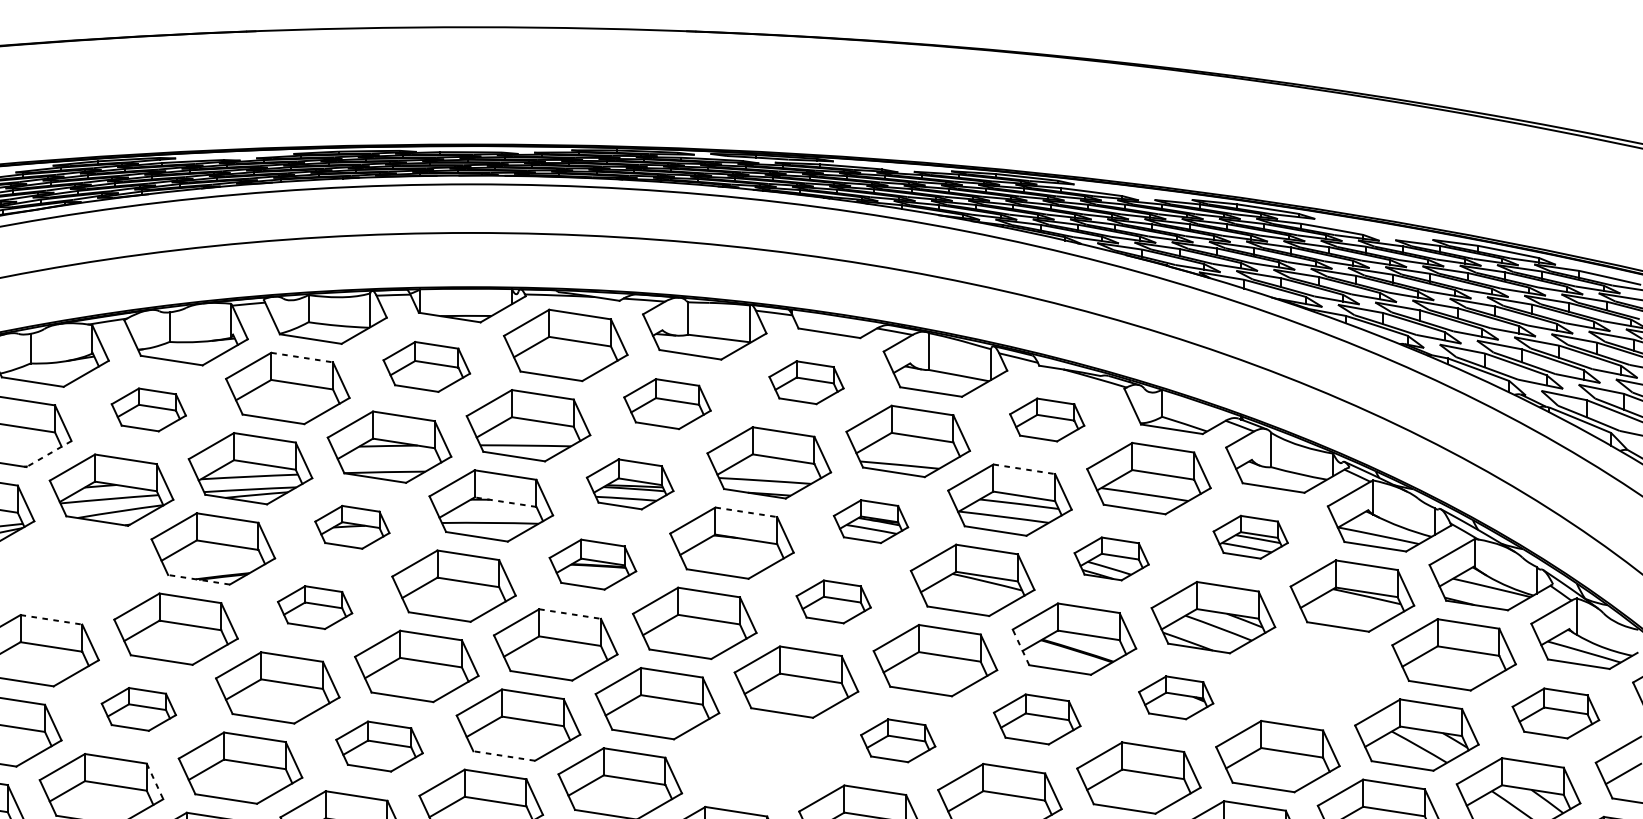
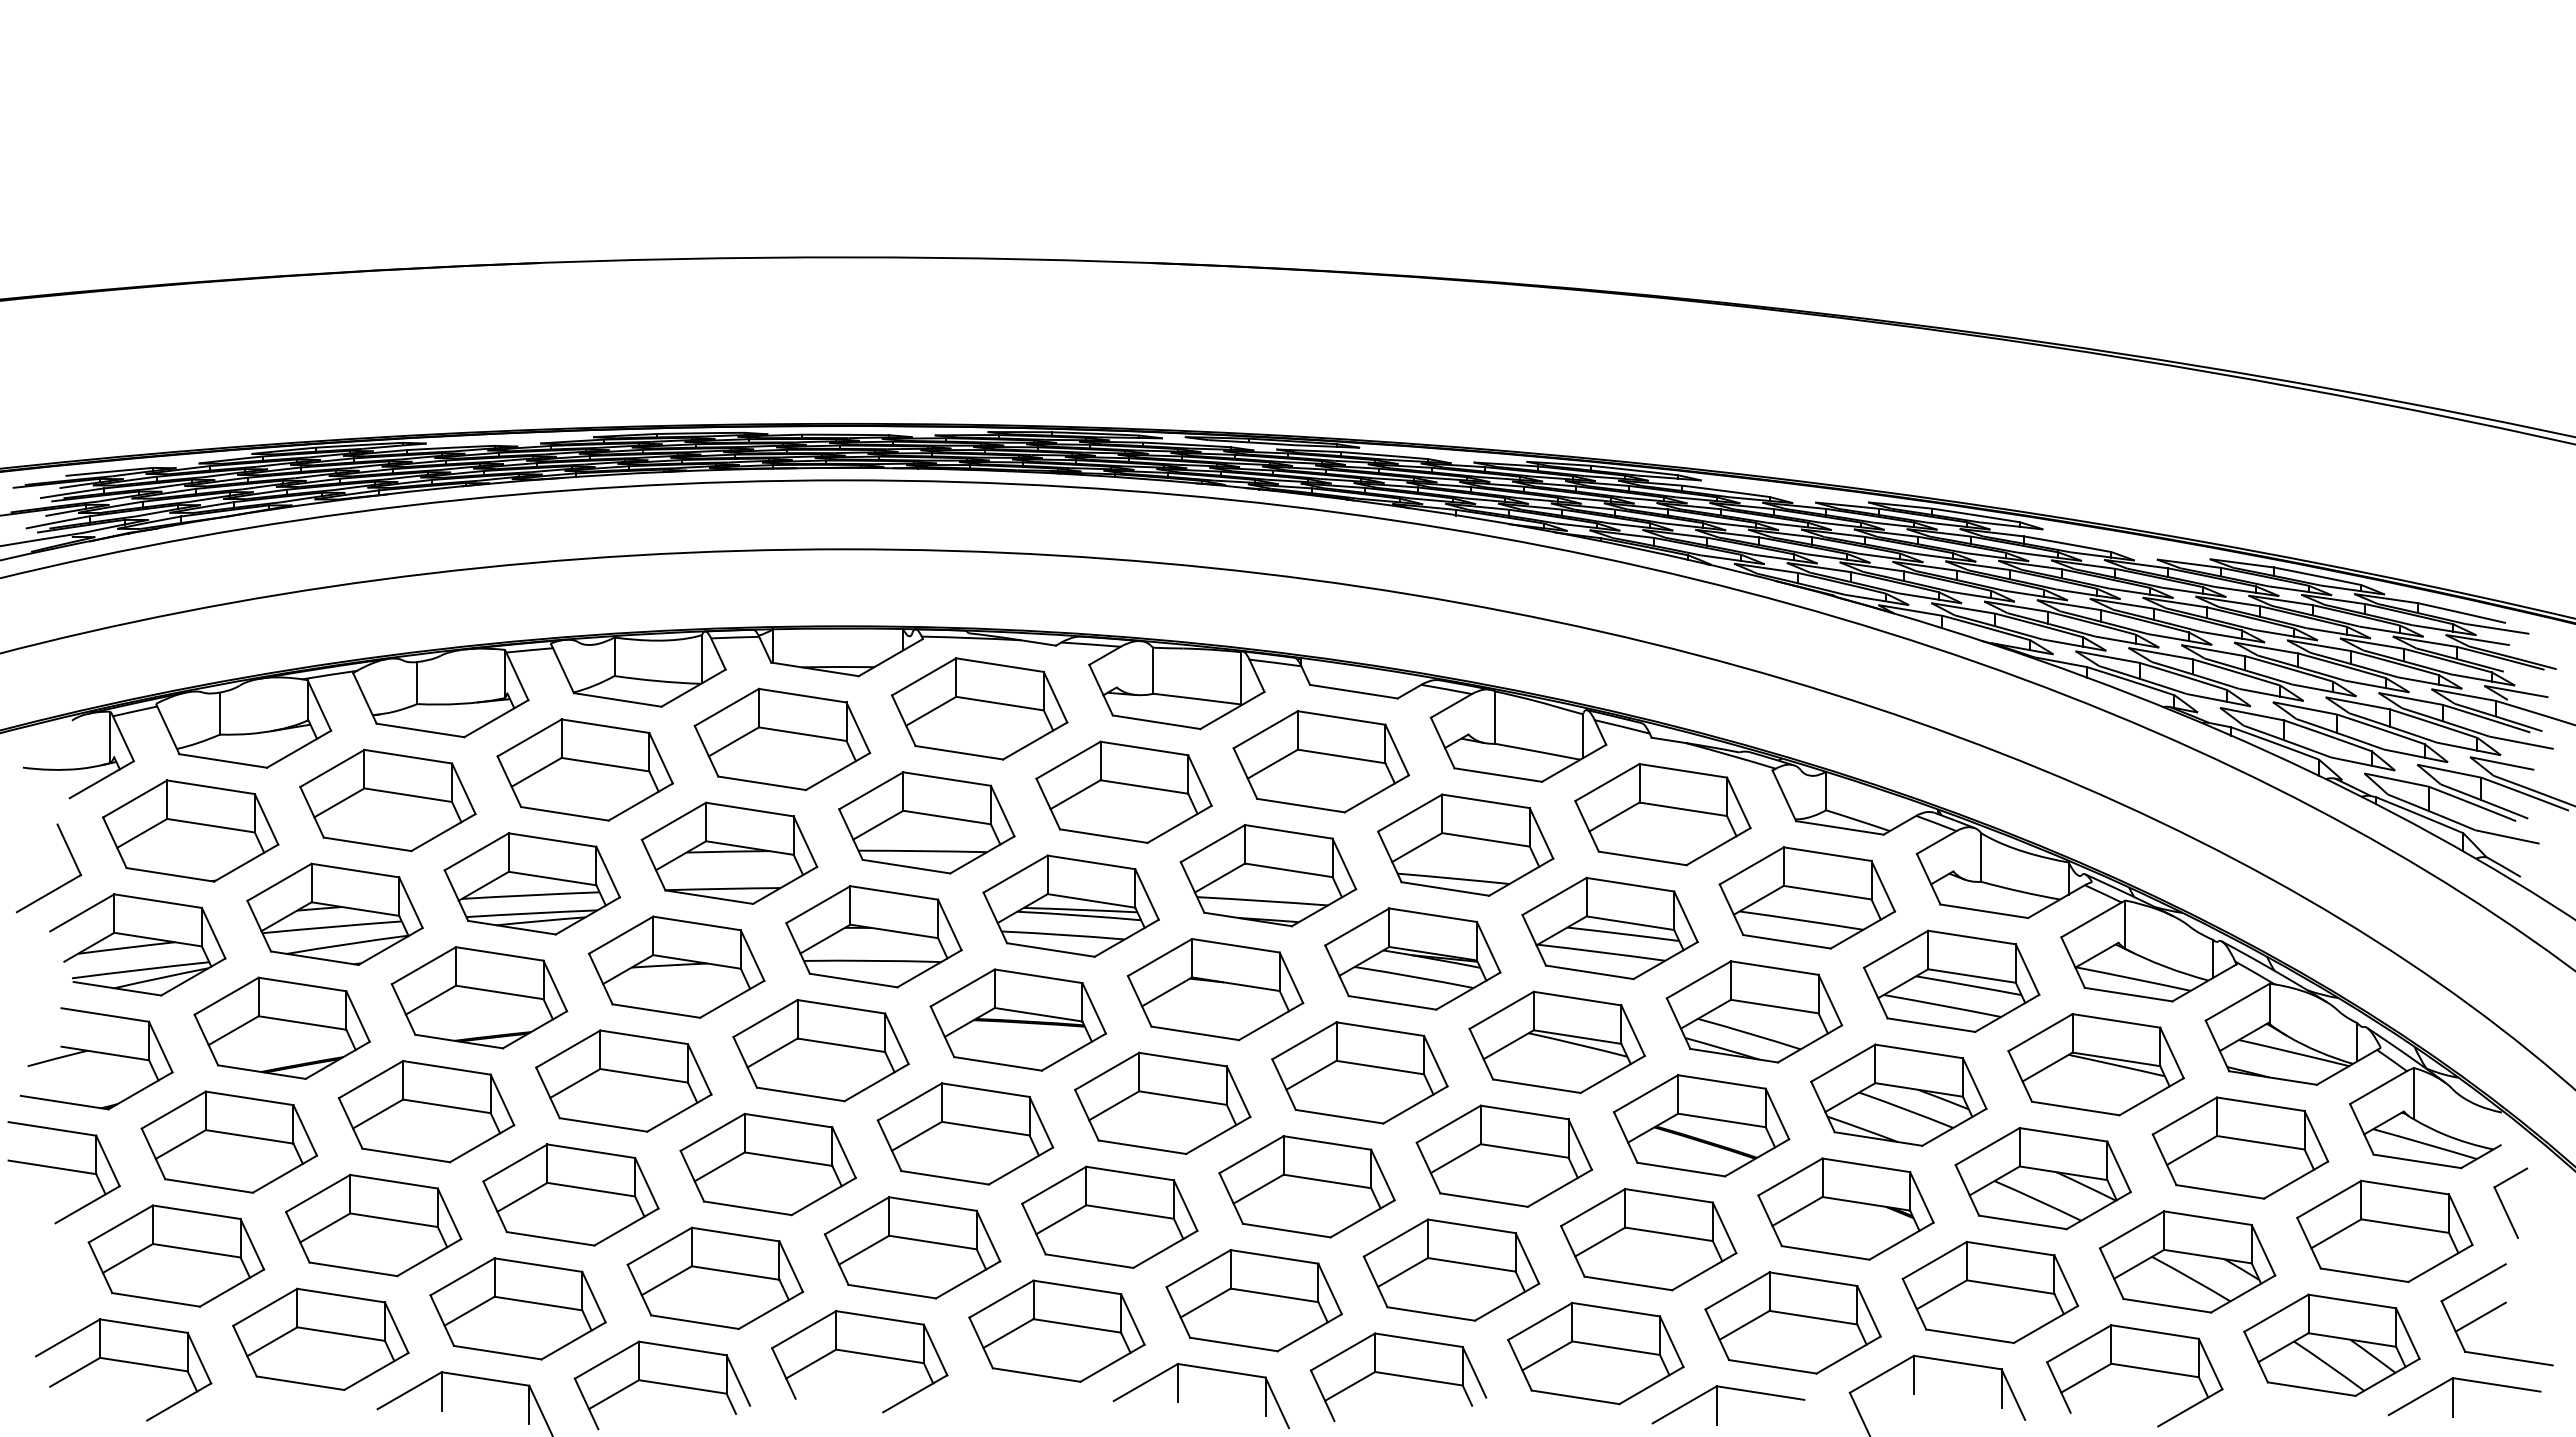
line: (302, 357) -> (606, 726), dashed -> solid
part: (426, 366) -> (782, 739), size x1.43
part: (806, 382) -> (1321, 761), size x1.67
part: (667, 403) -> (1123, 791), size x1.43
part: (148, 409) -> (387, 800), size x1.67
part: (1046, 419) -> (1662, 814), size x1.67
line: (49, 454) -> (246, 863), dashed -> solid
line: (1024, 469) -> (1630, 884), dashed -> solid
part: (629, 483) -> (1070, 905), size x1.43
line: (505, 502) -> (893, 931), dashed -> solid
line: (746, 512) -> (1236, 945), dashed -> solid
part: (870, 521) -> (1412, 958), size x1.67
part: (352, 526) -> (676, 966), size x1.67
part: (1250, 536) -> (1951, 980), size x1.67
part: (1111, 558) -> (1754, 1011), size x1.67
part: (592, 564) -> (1017, 1019), size x1.43
part: (73, 569) -> (281, 1027), added
line: (198, 579) -> (458, 1041), dashed -> solid
part: (833, 601) -> (1359, 1072), size x1.67
part: (314, 607) -> (623, 1080), size x1.67
line: (570, 614) -> (986, 1090), dashed -> solid
line: (52, 619) -> (250, 1098), dashed -> solid
line: (1020, 647) -> (1625, 1137), dashed -> solid
part: (1314, 676) -> (2042, 1178), added
part: (1175, 697) -> (1845, 1208), size x1.67
part: (138, 709) -> (373, 1225), size x1.67
part: (1555, 712) -> (2384, 1230), size x1.43
part: (1037, 719) -> (1648, 1239), size x1.43
part: (898, 740) -> (1451, 1269), size x1.67
part: (379, 746) -> (715, 1277), size x1.43
line: (503, 755) -> (891, 1291), dashed -> solid
part: (758, 762) -> (1253, 1300), added
line: (154, 781) -> (396, 1327), dashed -> solid

